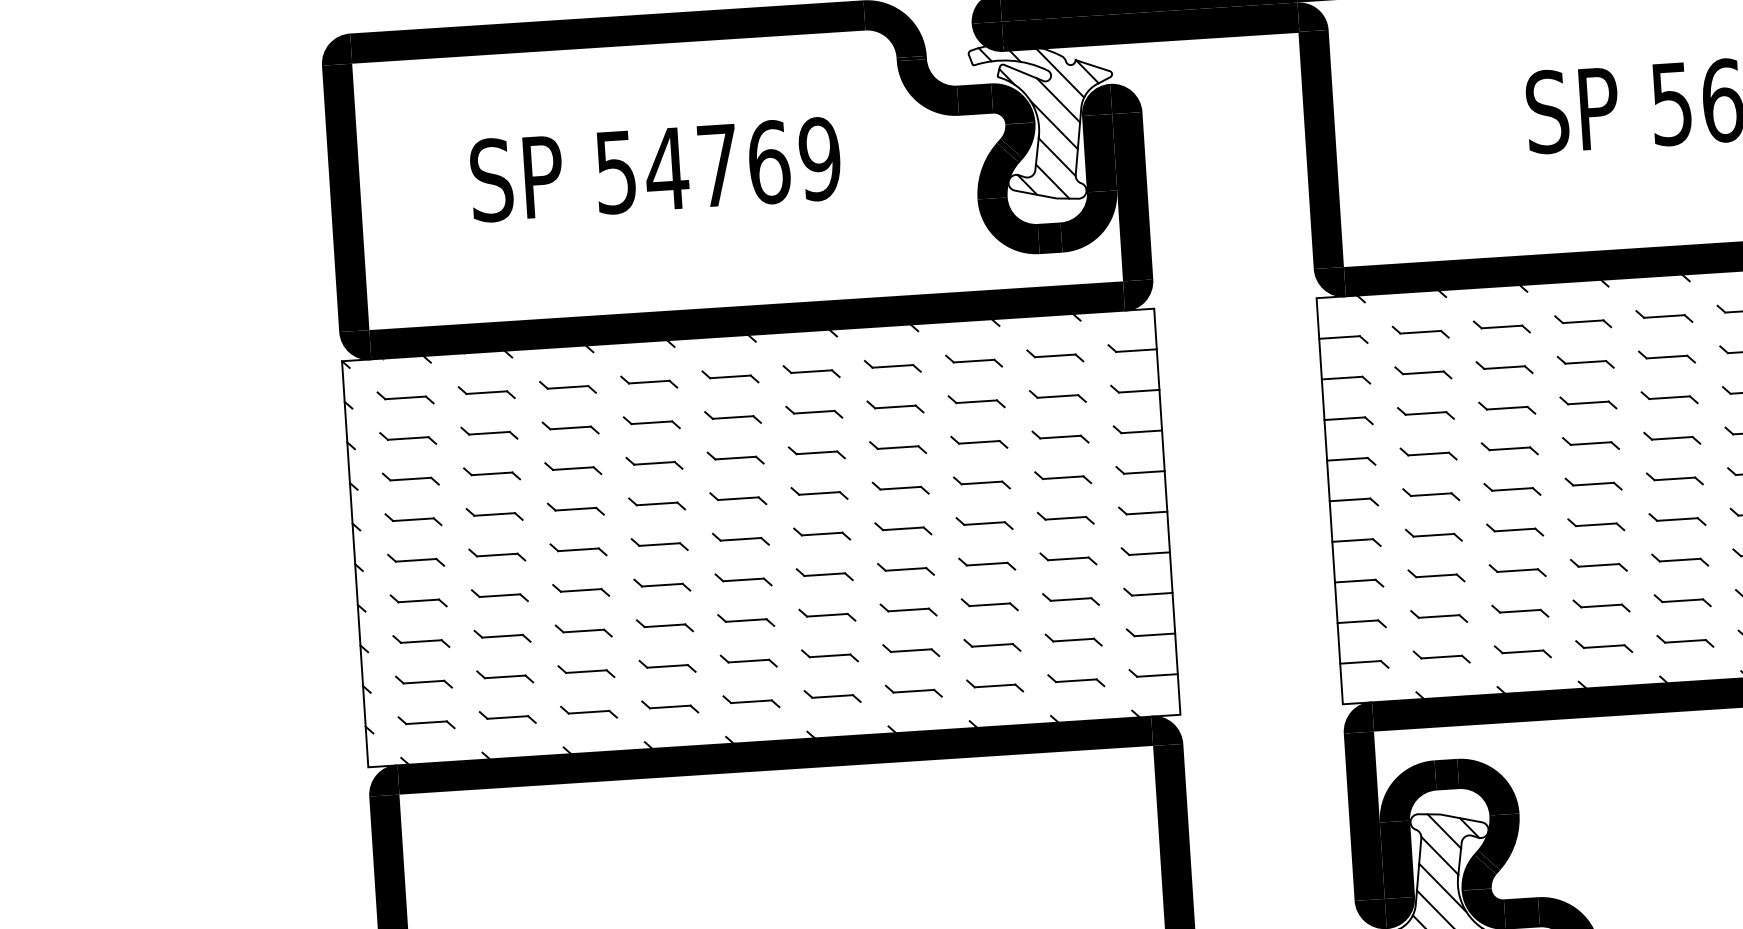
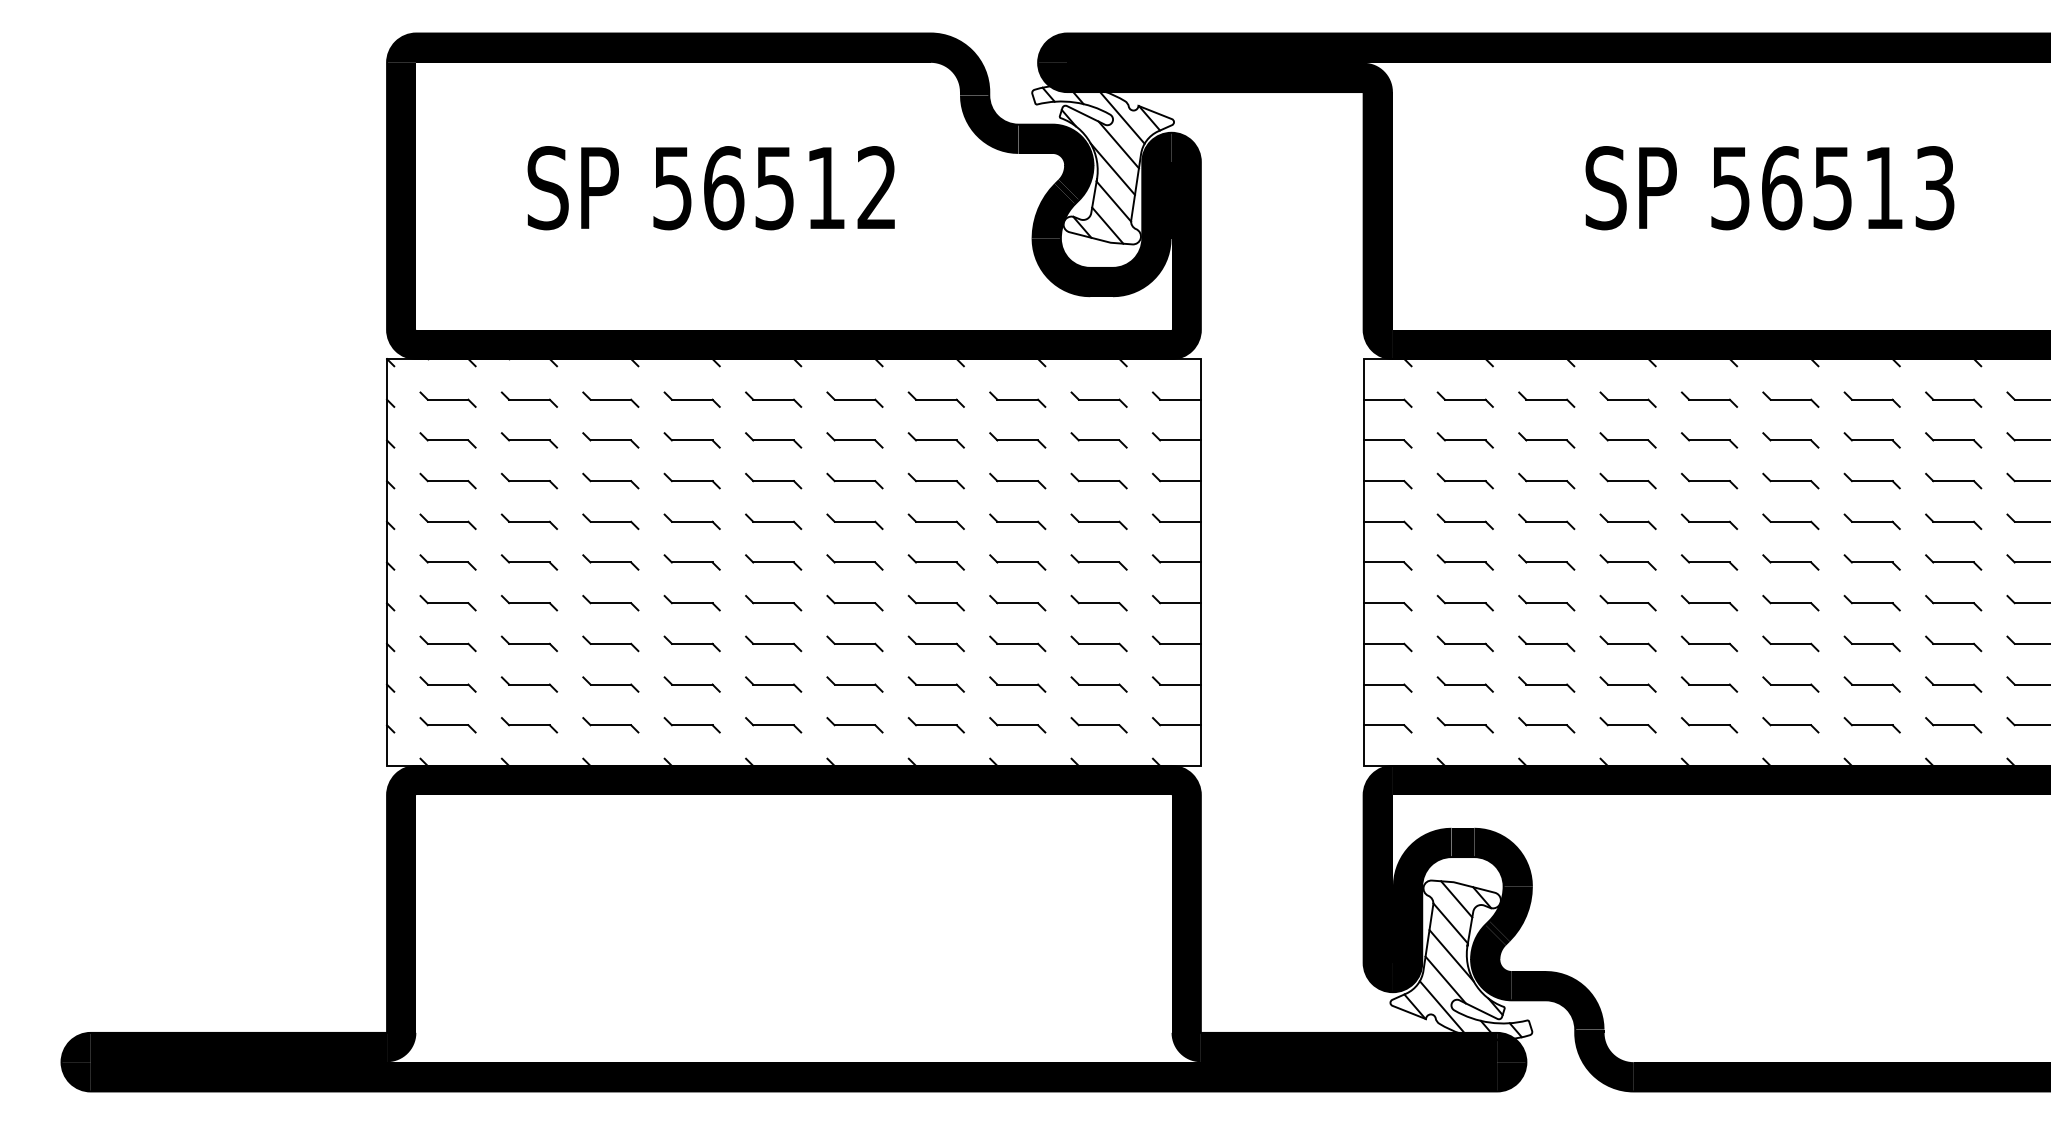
text: (742, 164) -> (799, 188), 54769 -> 56512

